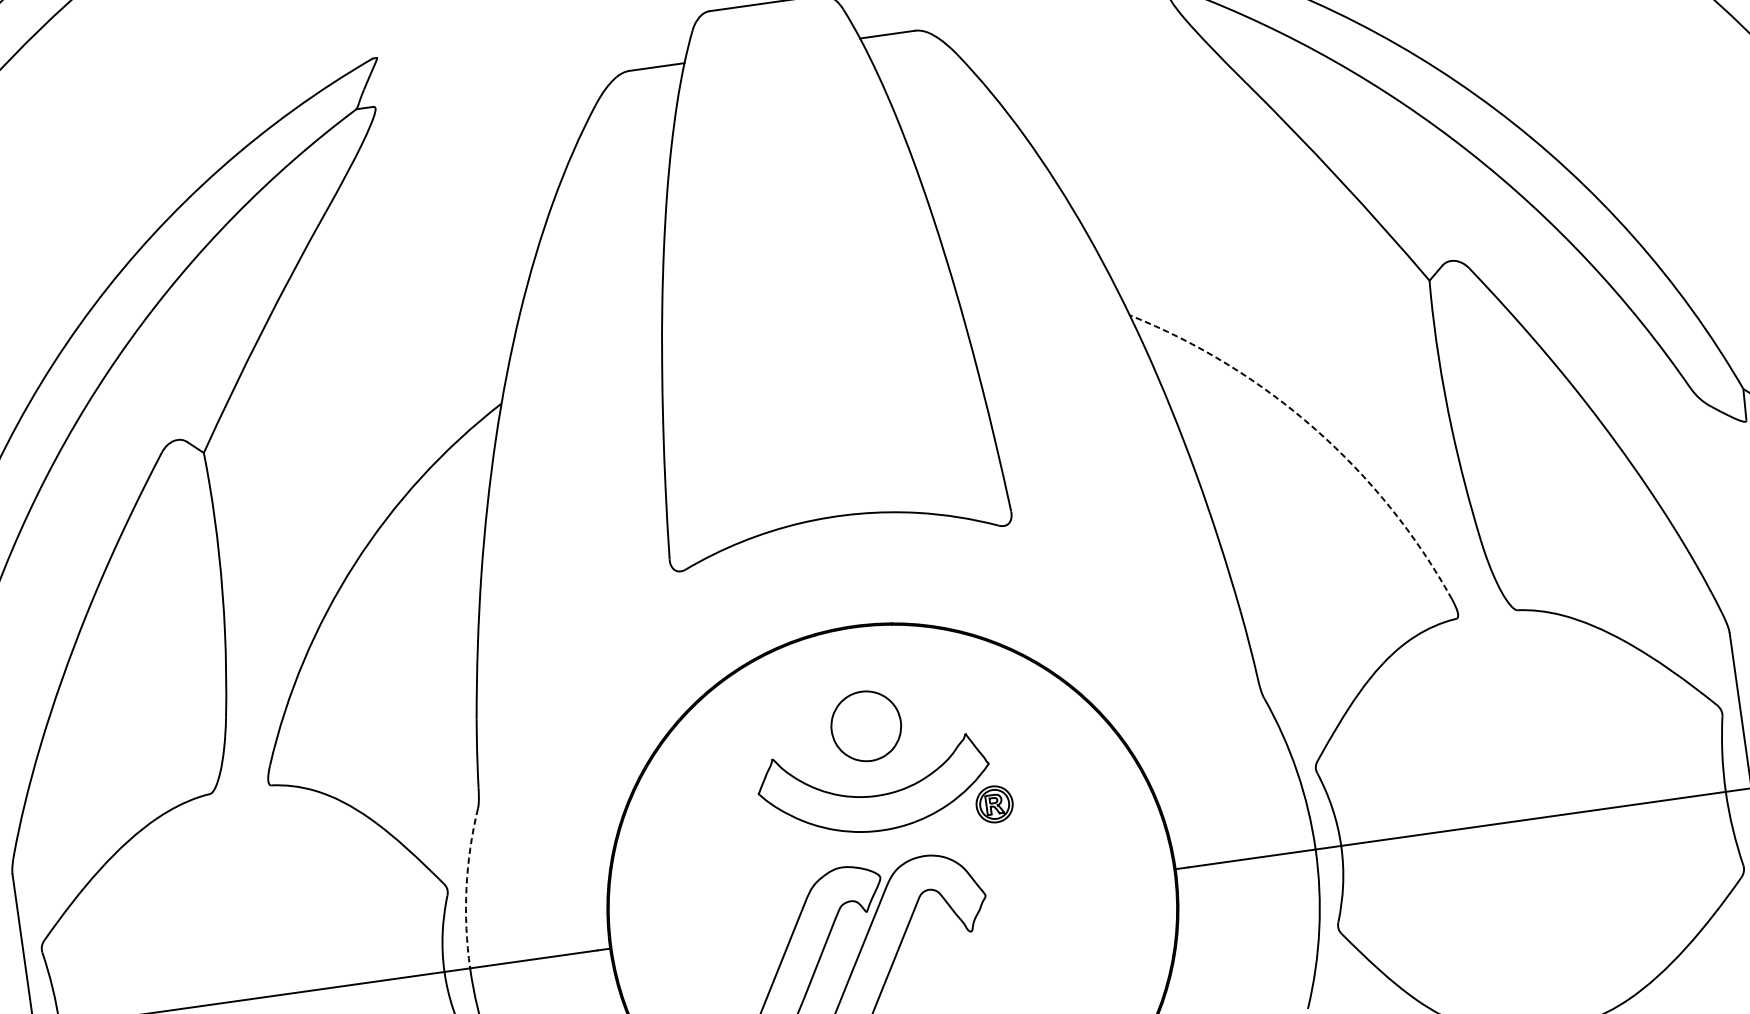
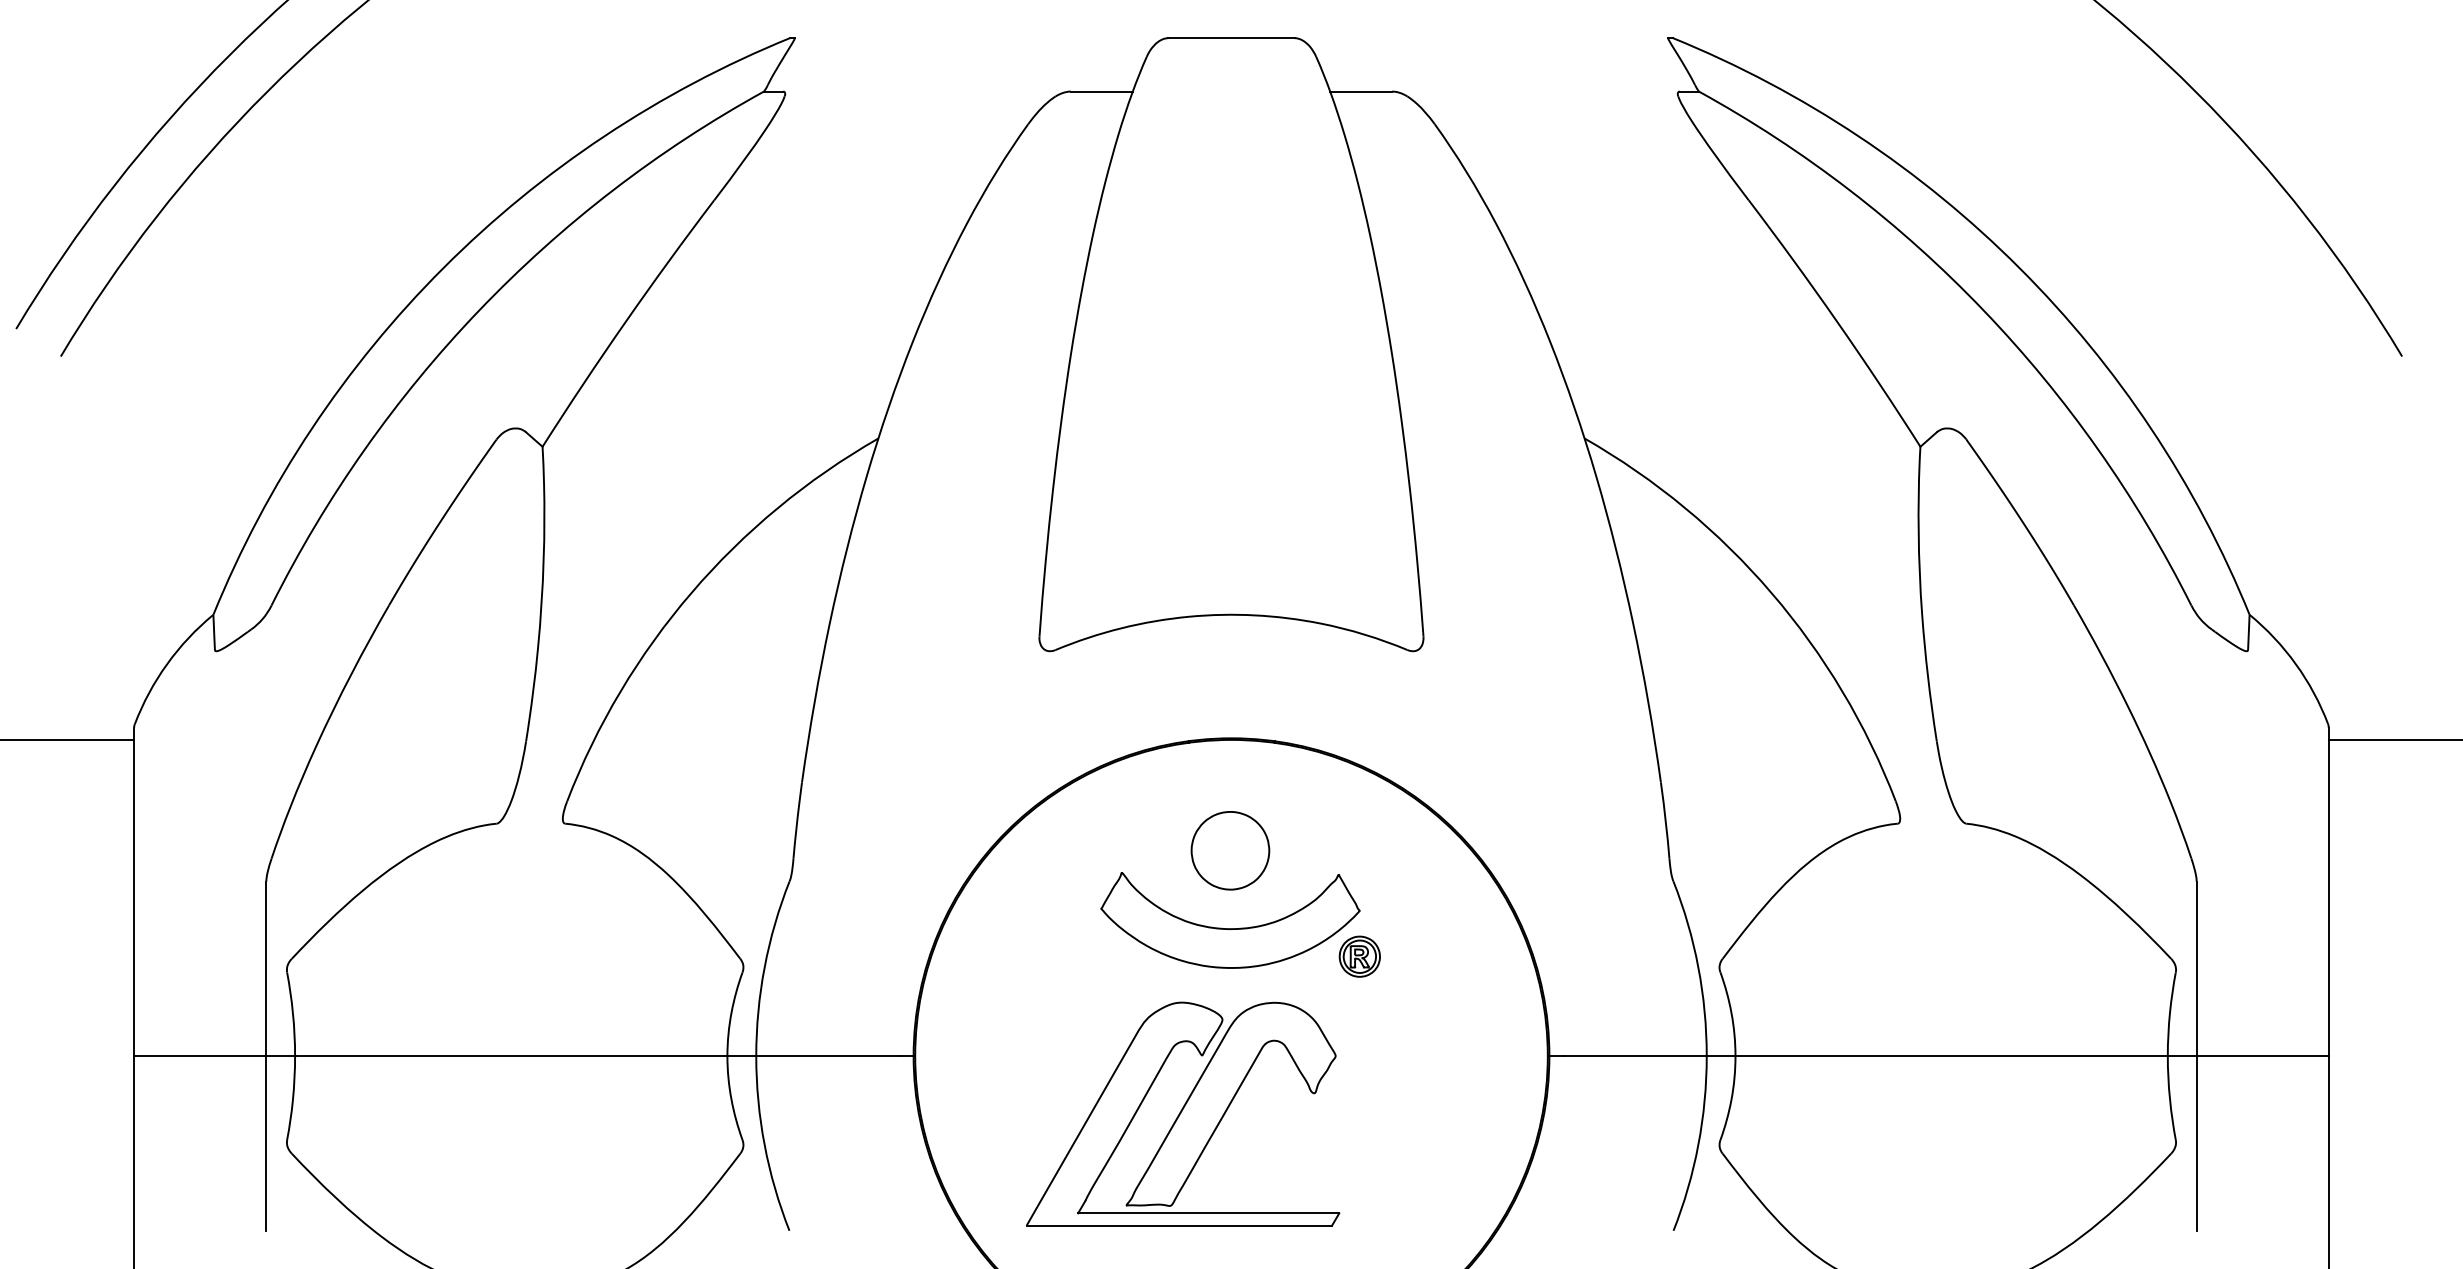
arc: (1315, 429) -> (1771, 593), dashed -> solid
arc: (466, 888) -> (764, 967), dashed -> solid

